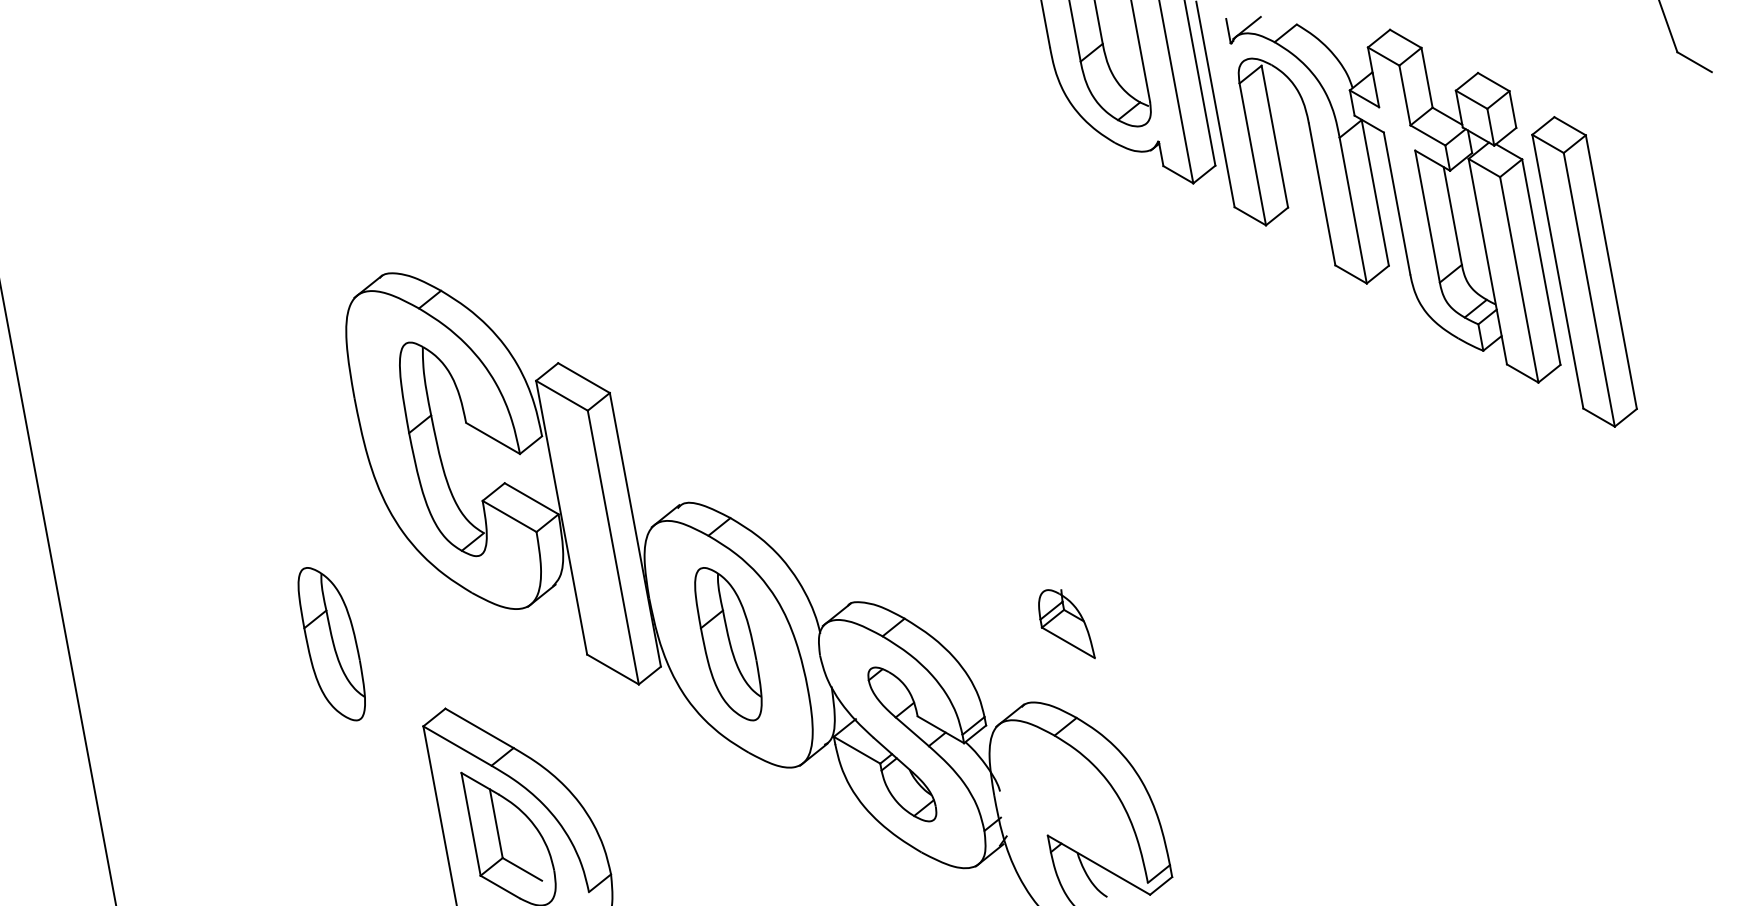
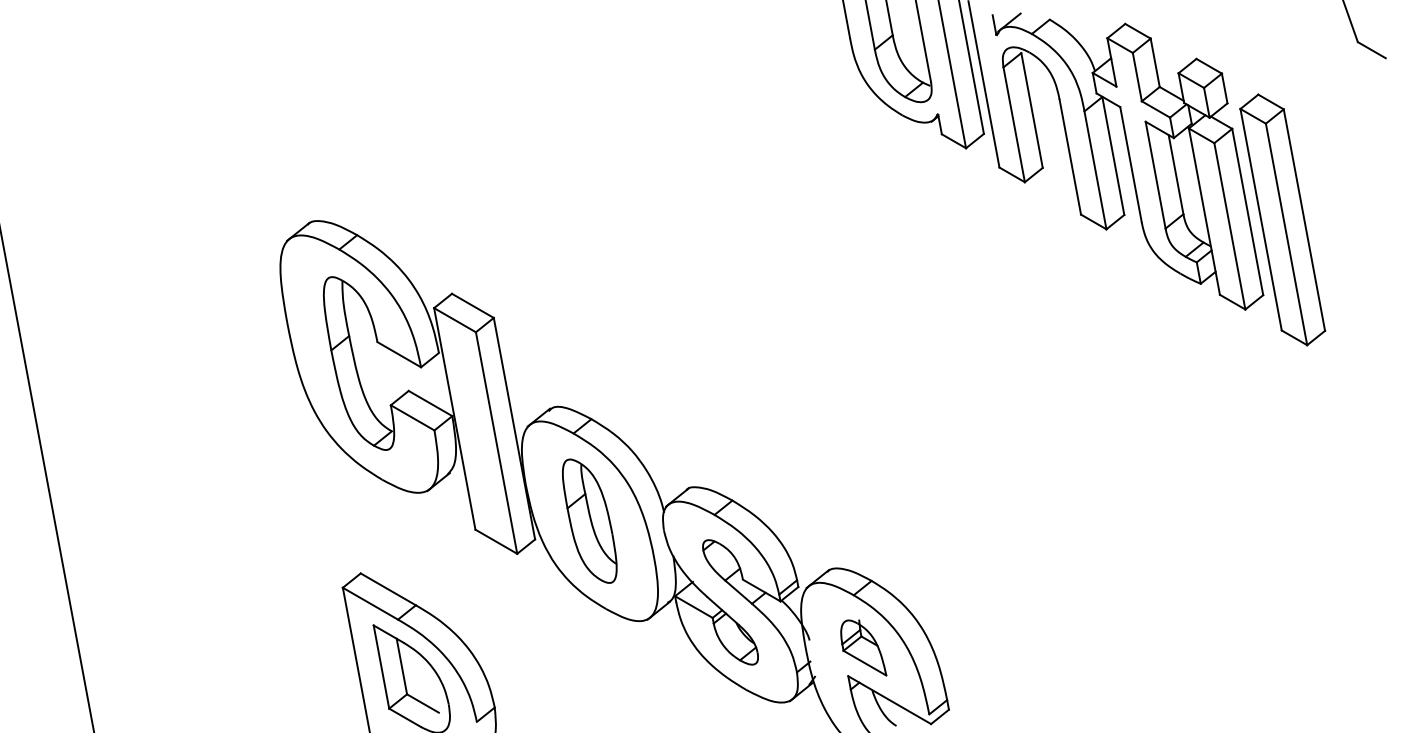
part: (1066, 623) -> (863, 647), moved
part: (331, 643) -> (268, 520), removed

